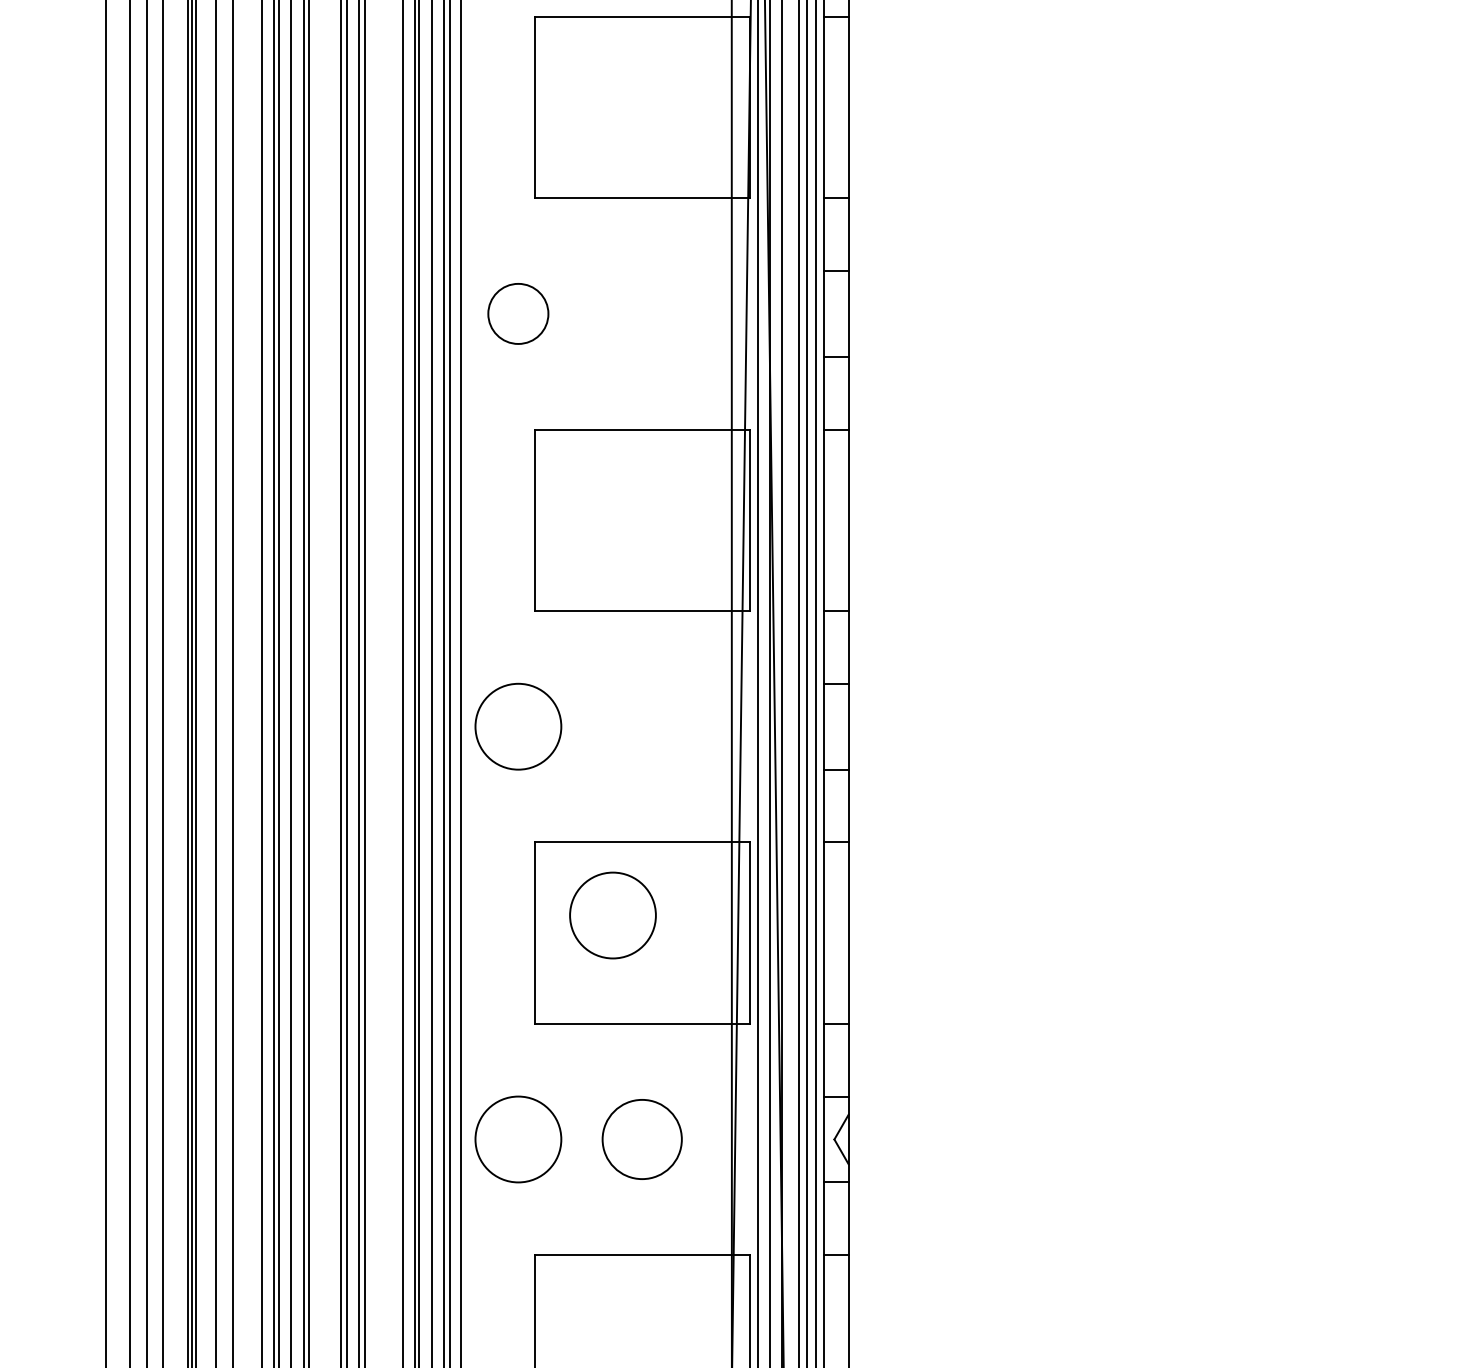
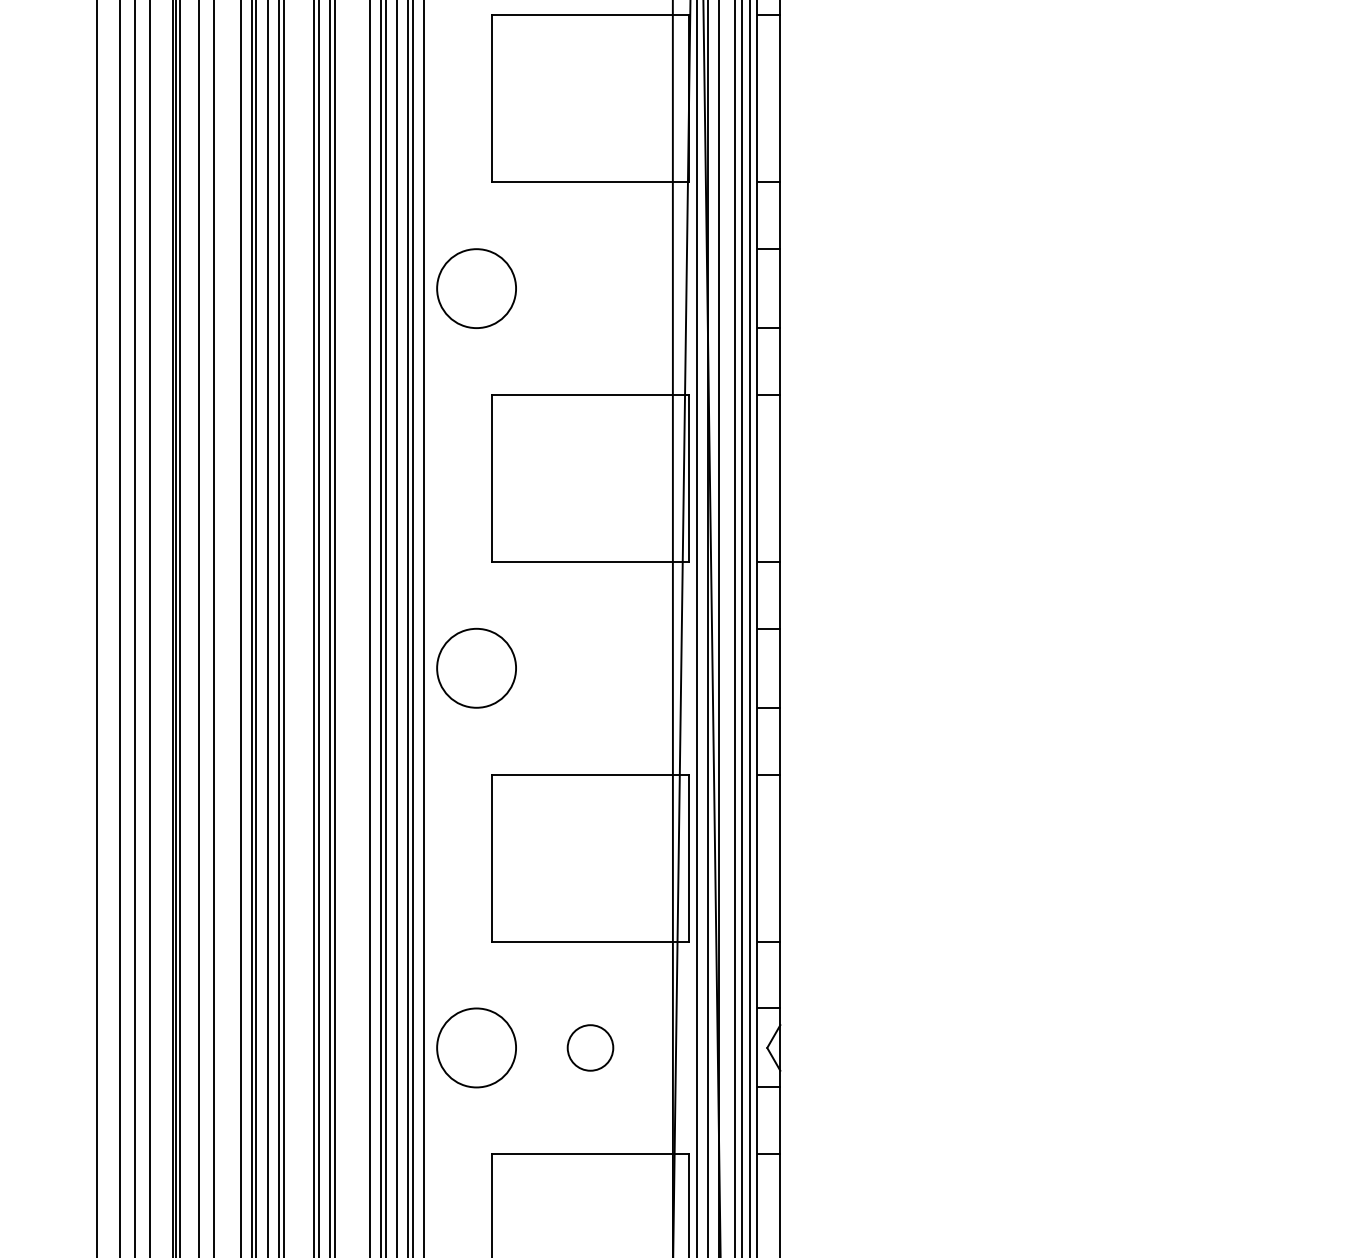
circle: (518, 313) -> (476, 288), size x1.43
circle: (612, 915) -> (563, 841), removed
circle: (642, 1138) -> (590, 1047), size x0.62

